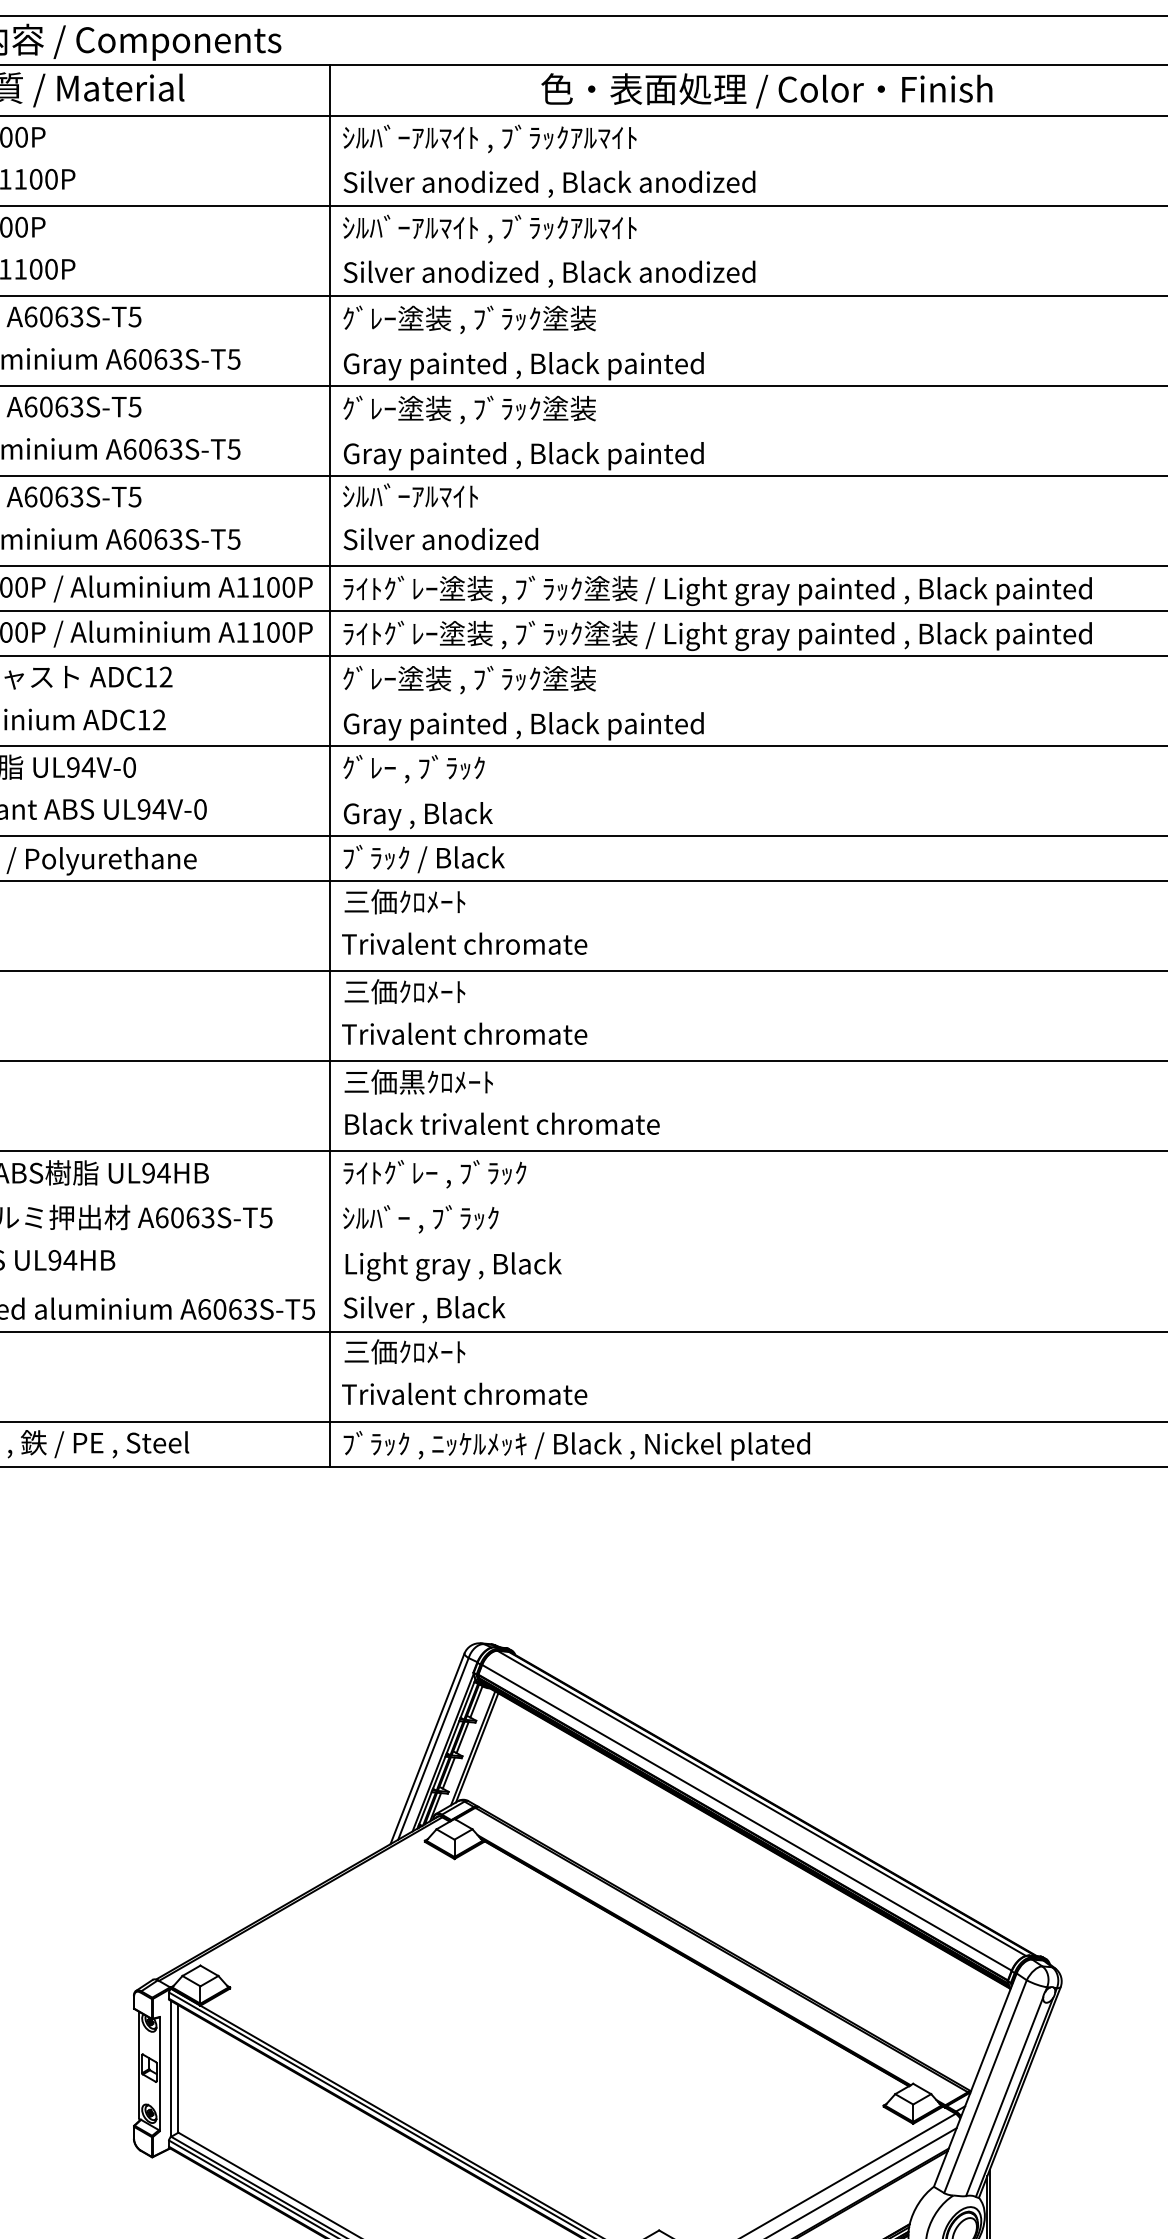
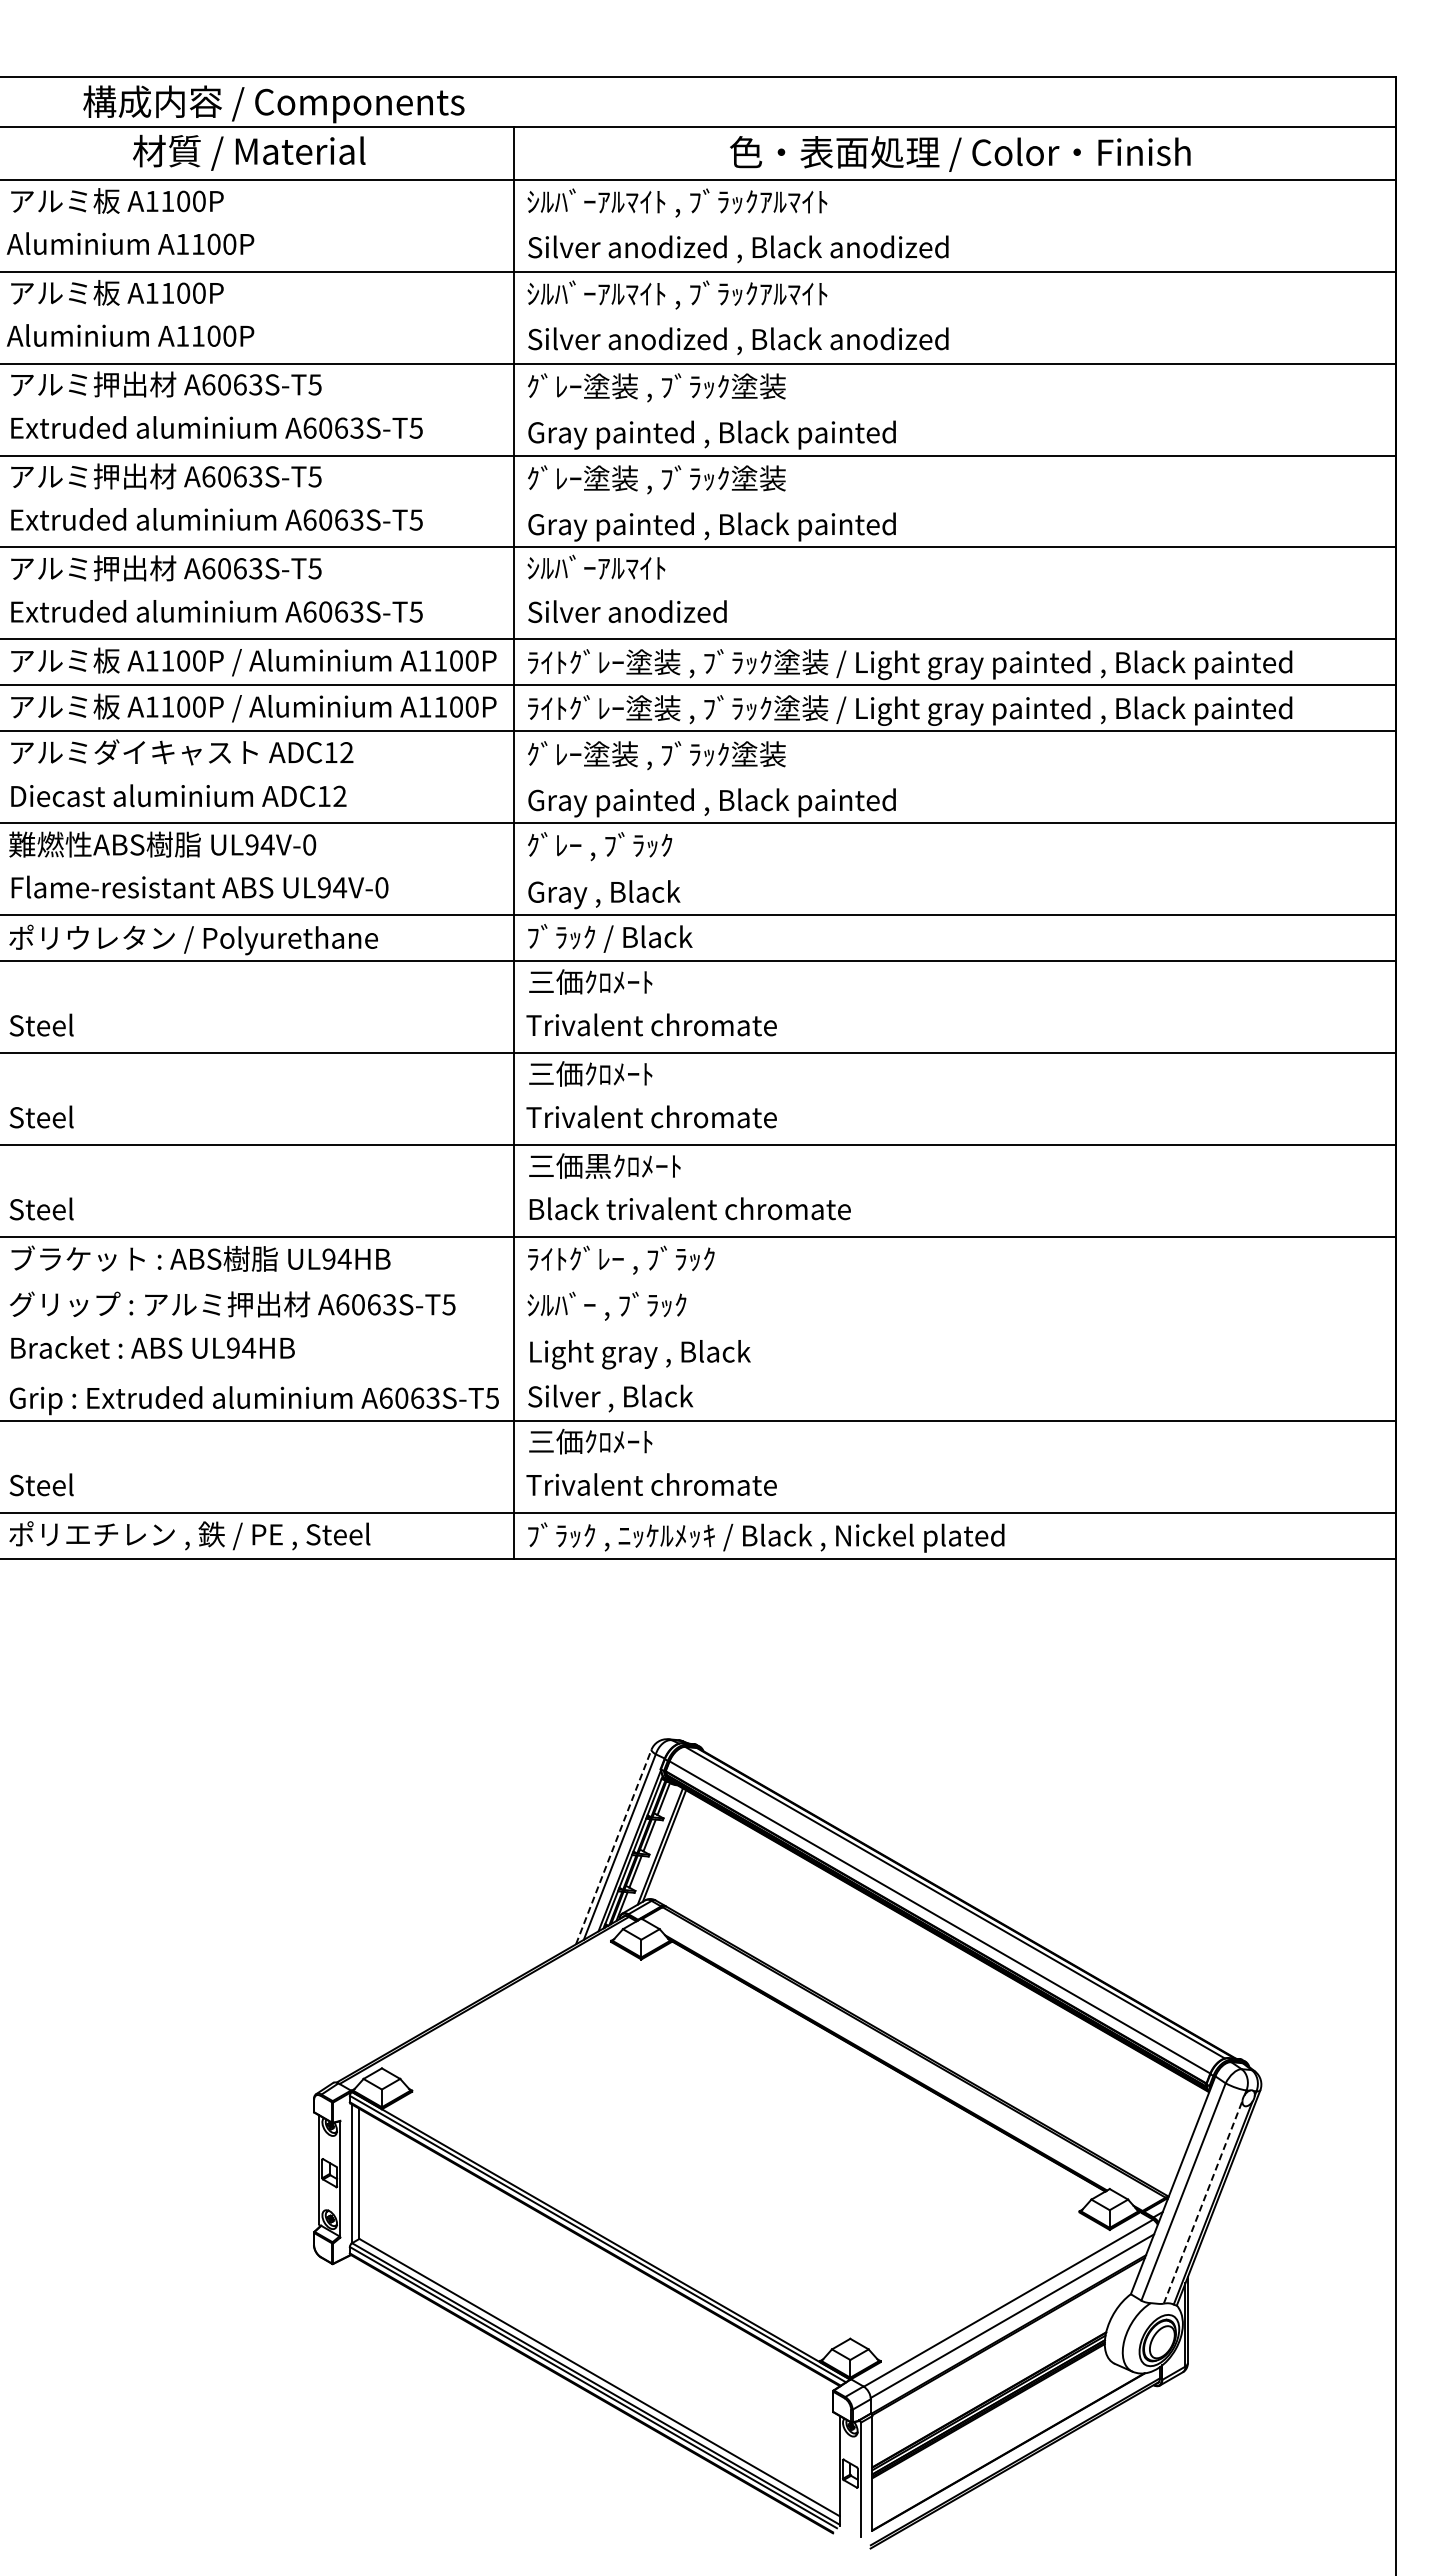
line: (427, 1748) -> (613, 1846), solid -> dashed
line: (1005, 2096) -> (1203, 2202), solid -> dashed

